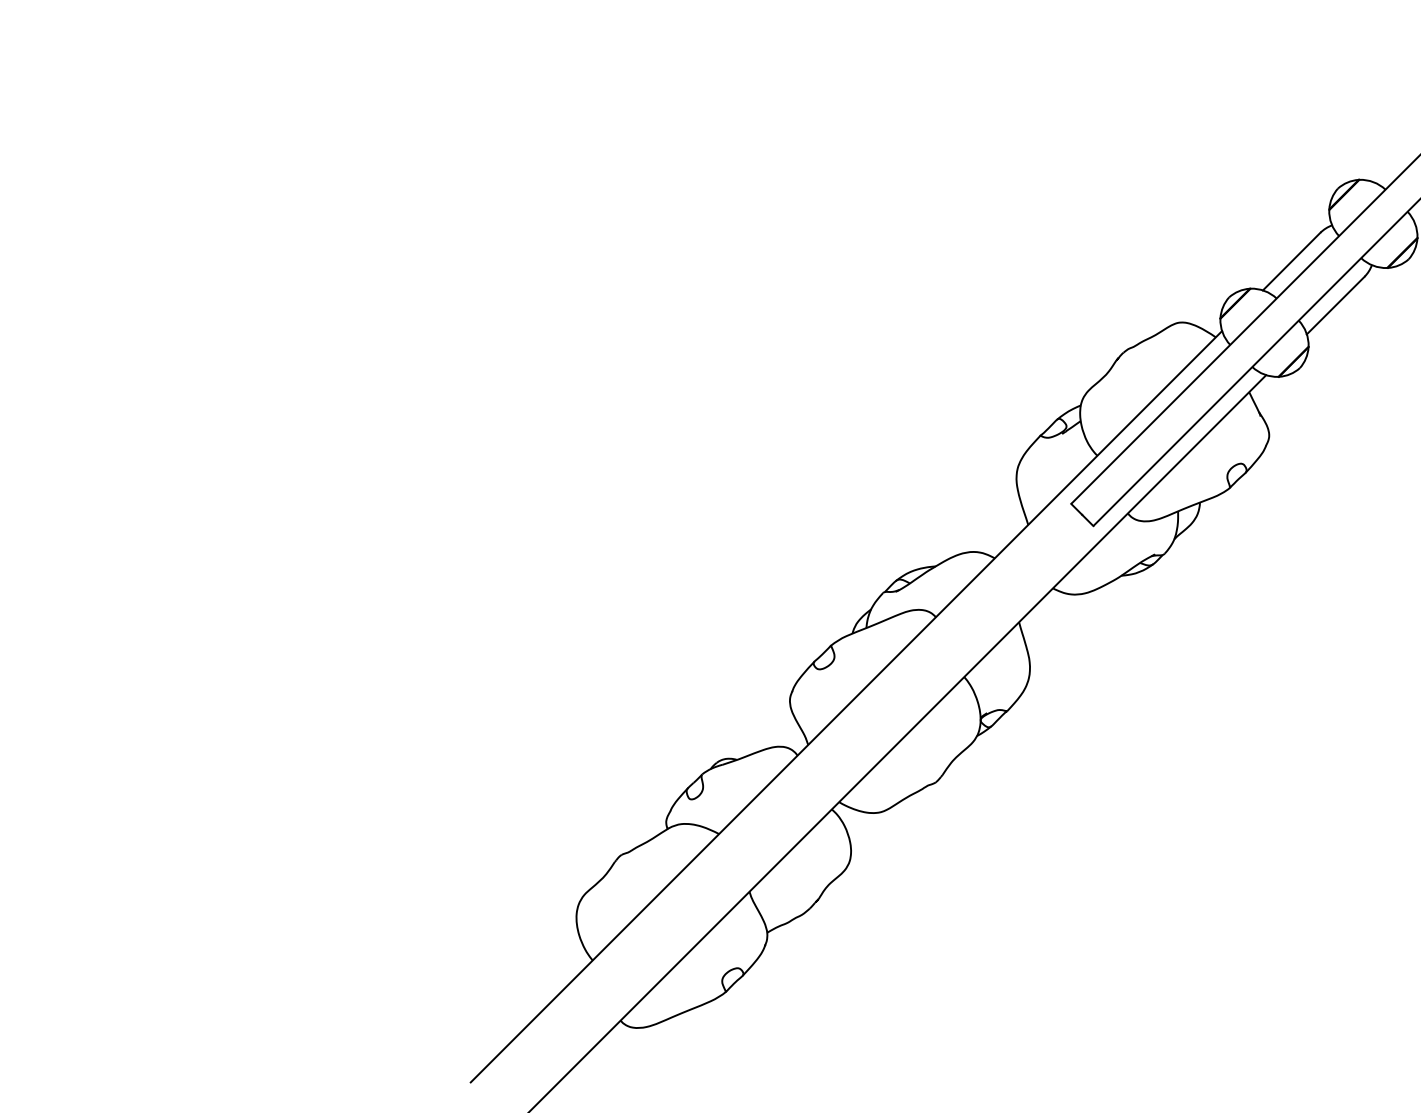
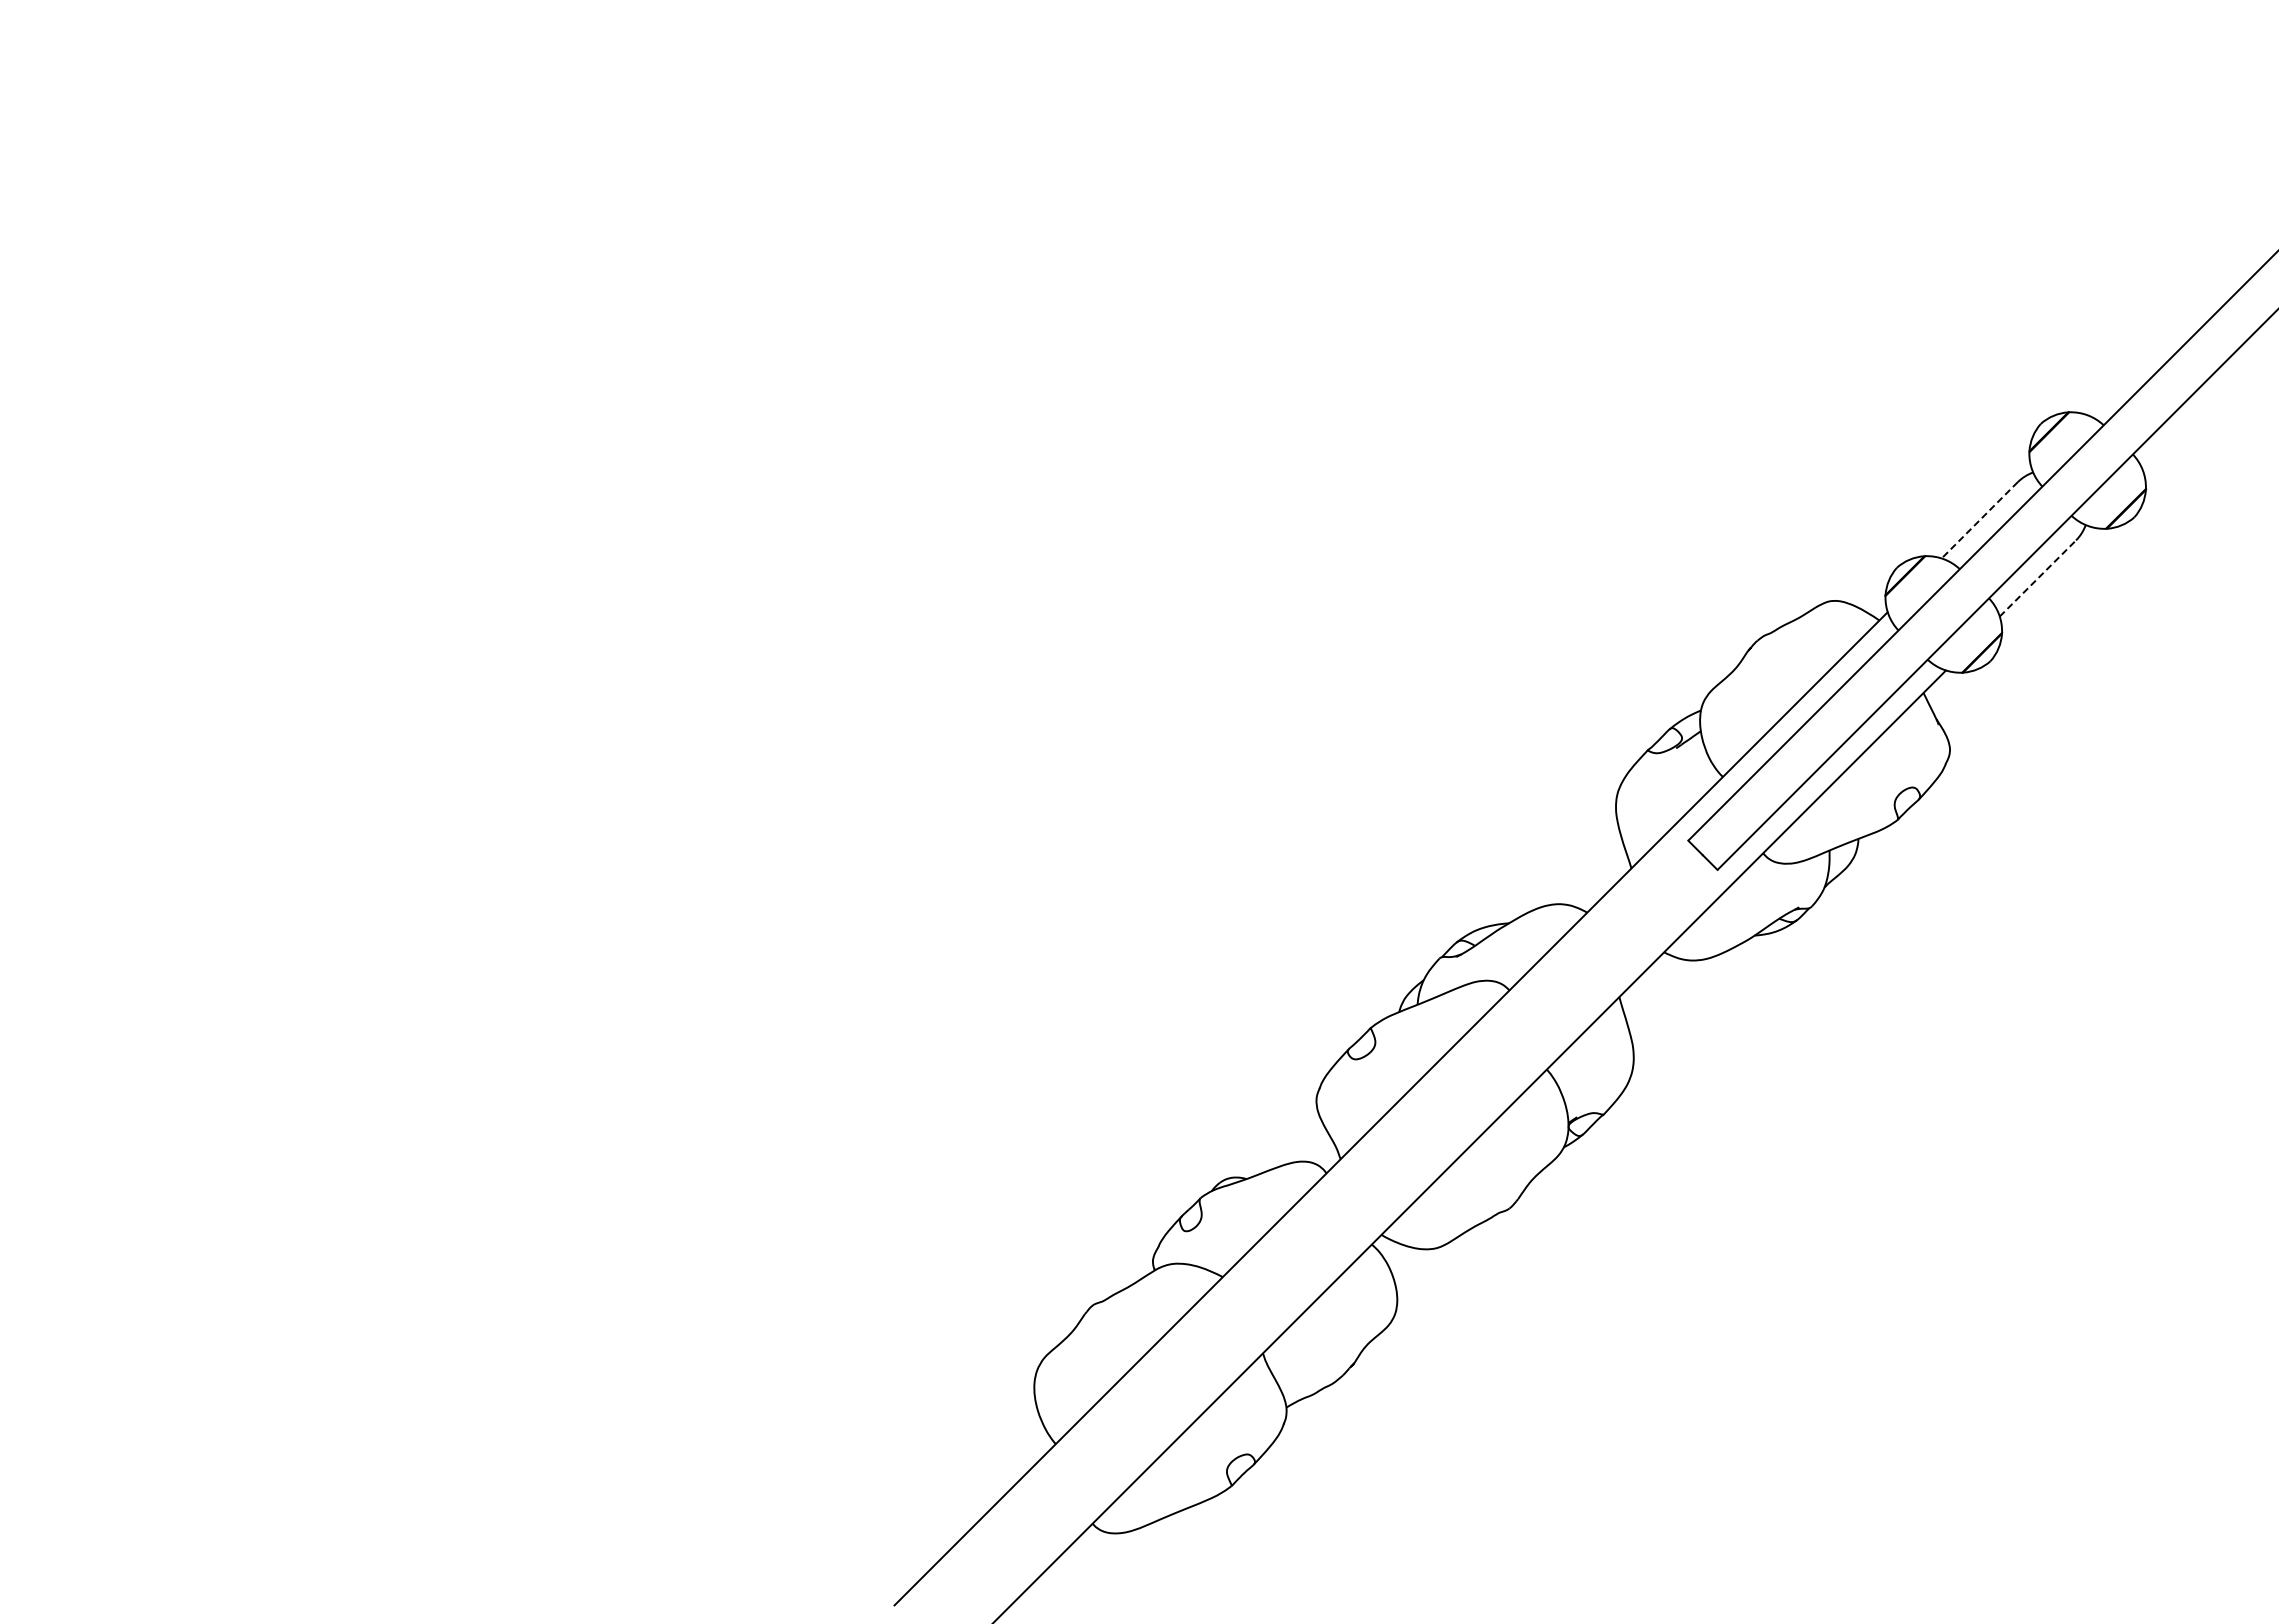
line: (1291, 261) -> (1979, 520), solid -> dashed
line: (1336, 305) -> (2038, 578), solid -> dashed

